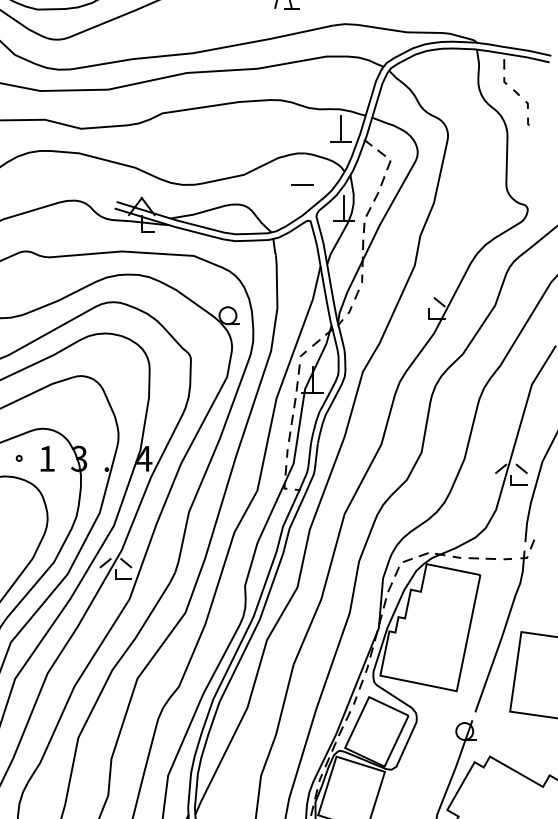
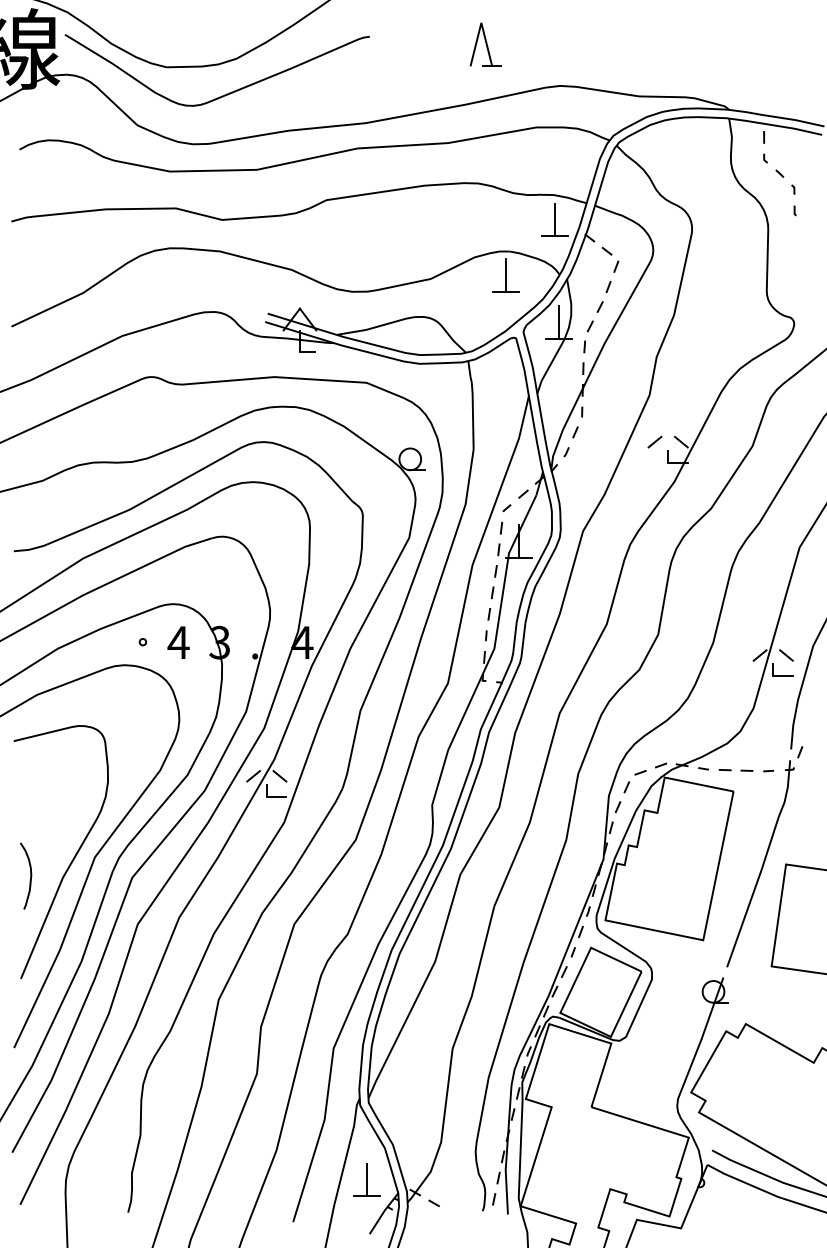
line: (302, 172) -> (505, 275), added
line: (418, 301) -> (654, 441), added
text: (47, 458) -> (178, 642), 1 -> 4

